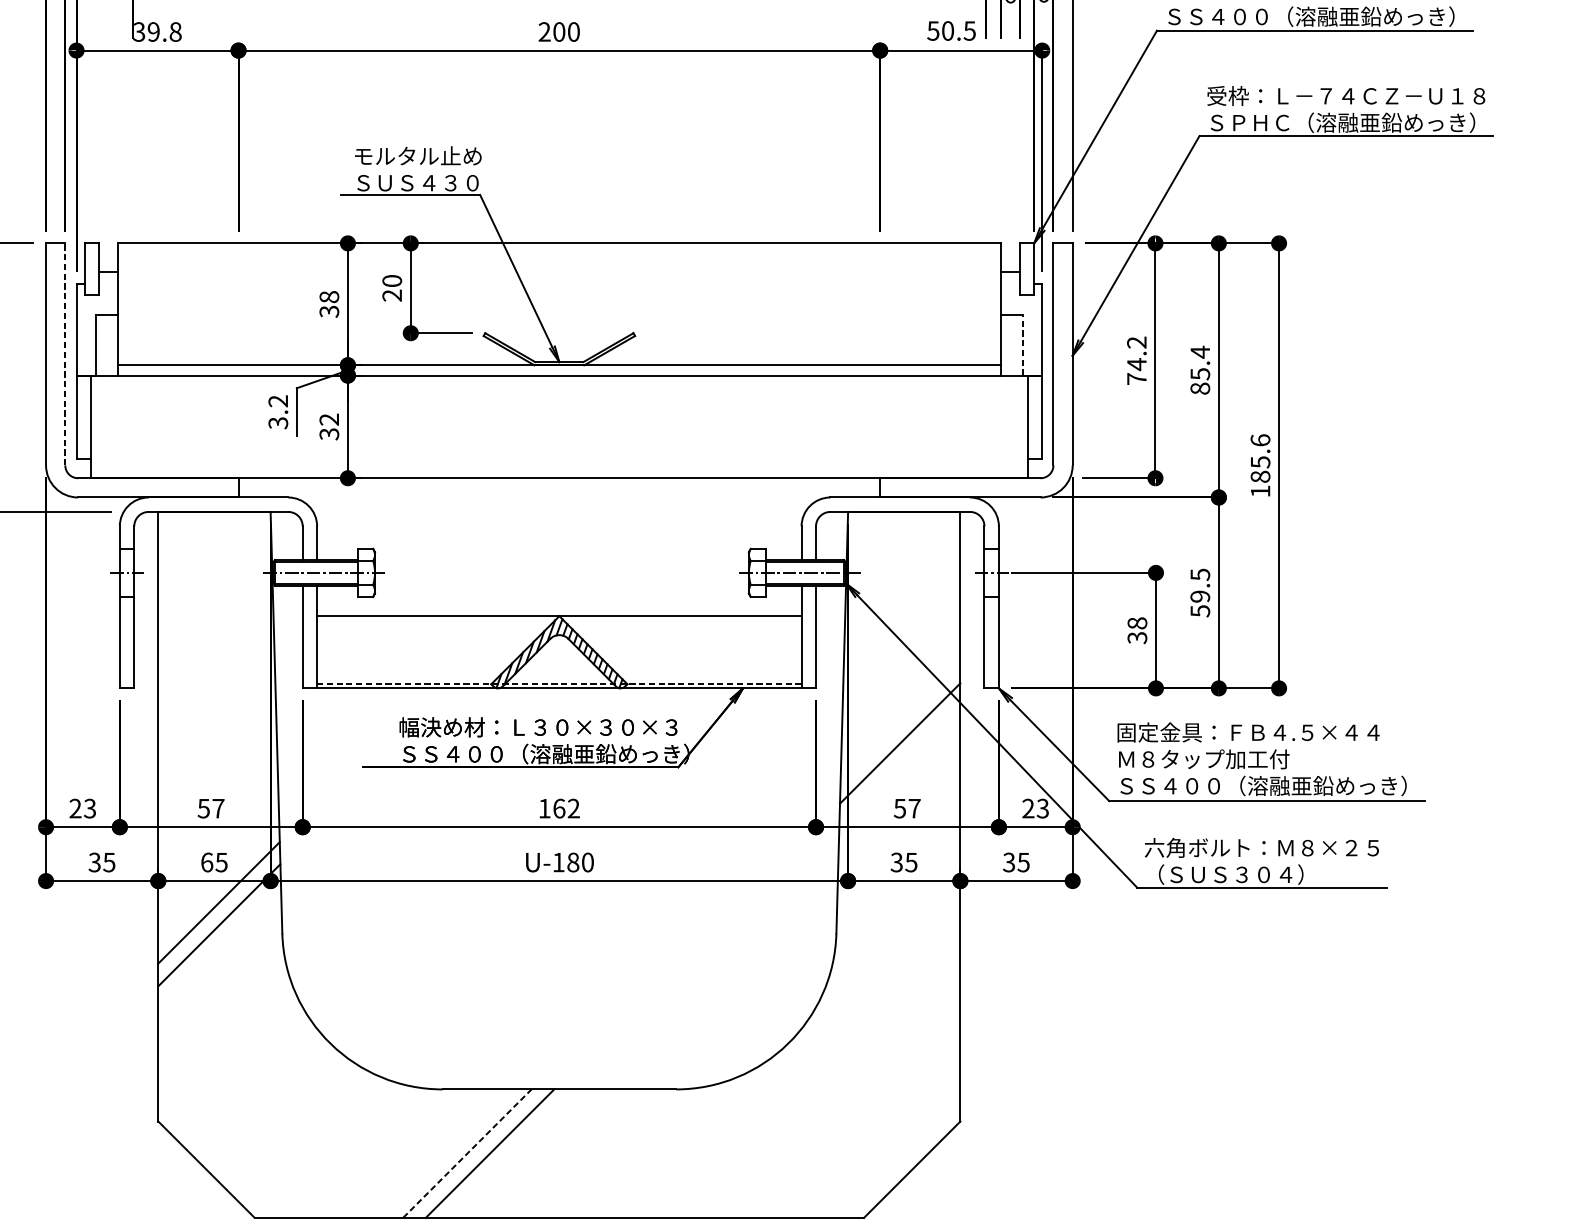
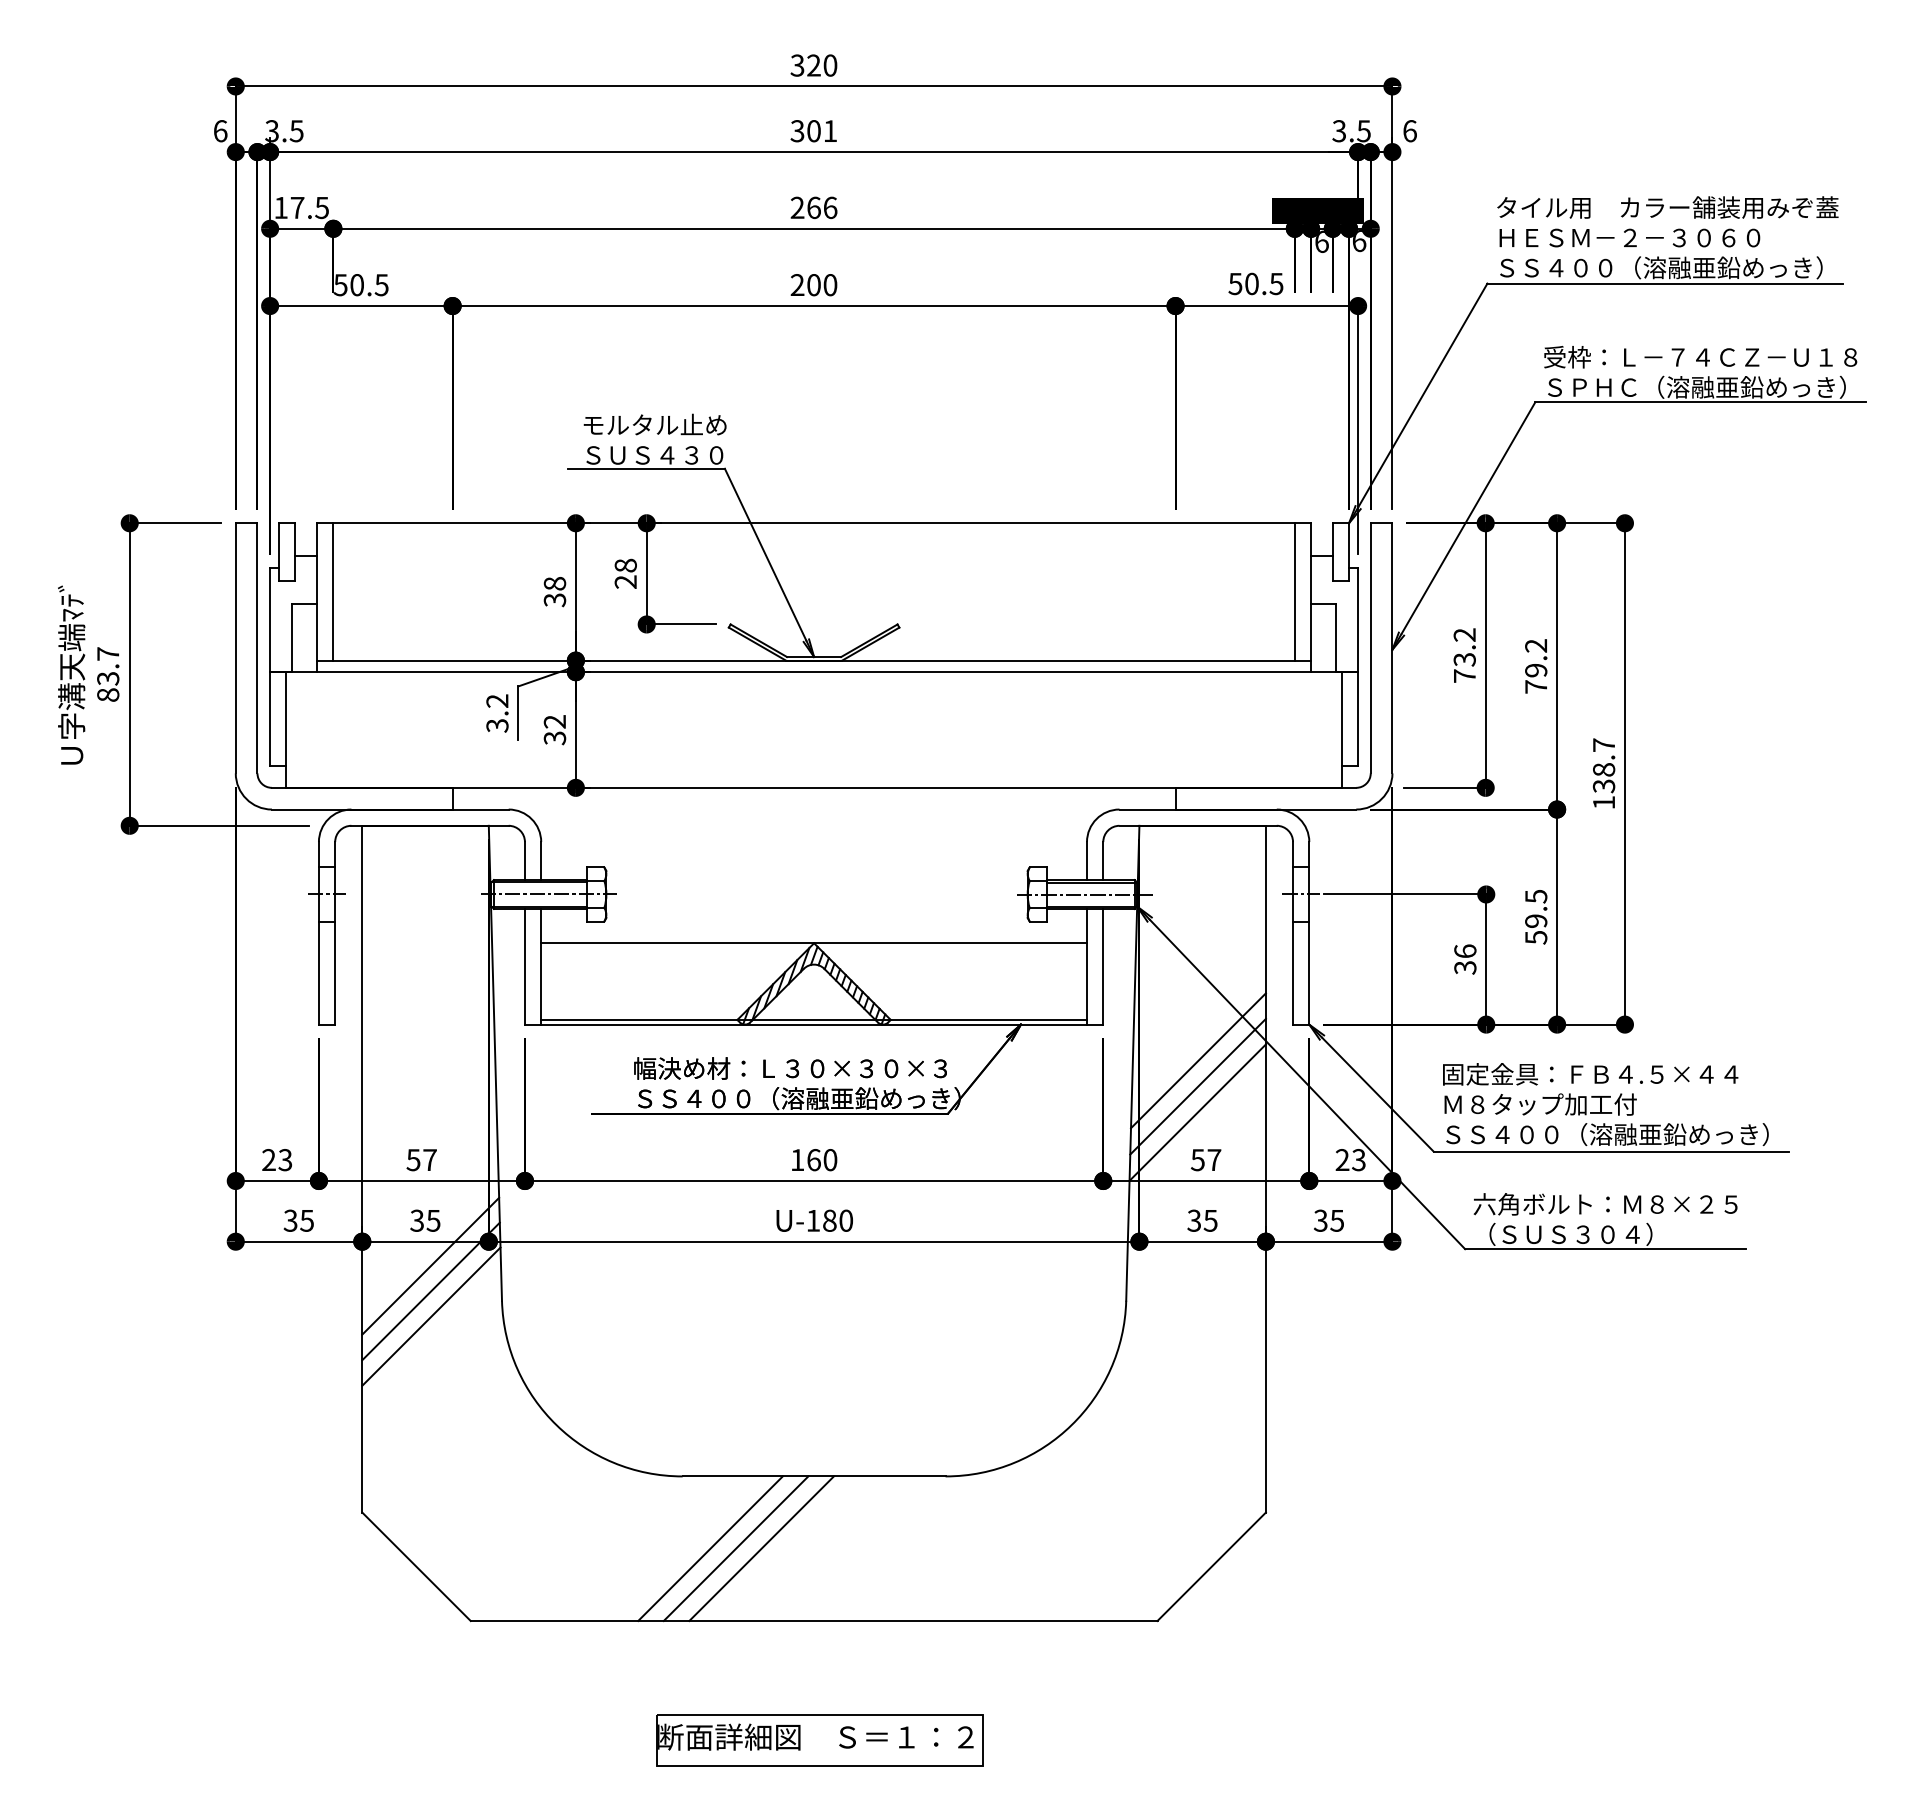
text: (157, 32) -> (361, 285), 39.8 -> 50.5
text: (391, 280) -> (625, 565), 20 -> 28
line: (132, 303) -> (333, 591), added
line: (985, 303) -> (1294, 591), added
line: (1023, 344) -> (1336, 637), dashed -> solid
line: (65, 353) -> (257, 647), dashed -> solid
text: (1136, 364) -> (1464, 659), 74.2 -> 73.2
text: (1200, 369) -> (1536, 665), 85.4 -> 79.2
text: (1260, 458) -> (1603, 765), 185.6 -> 138.7
text: (1137, 623) -> (1465, 951), 38 -> 36
line: (559, 683) -> (814, 1019), dashed -> solid
line: (900, 720) -> (1198, 1060), added
line: (899, 766) -> (1197, 1112), added
text: (573, 809) -> (830, 1160), 162 -> 160
text: (207, 862) -> (417, 1220), 65 -> 35
line: (219, 947) -> (431, 1316), added
line: (467, 1153) -> (710, 1548), dashed -> solid
line: (512, 1153) -> (761, 1548), added

